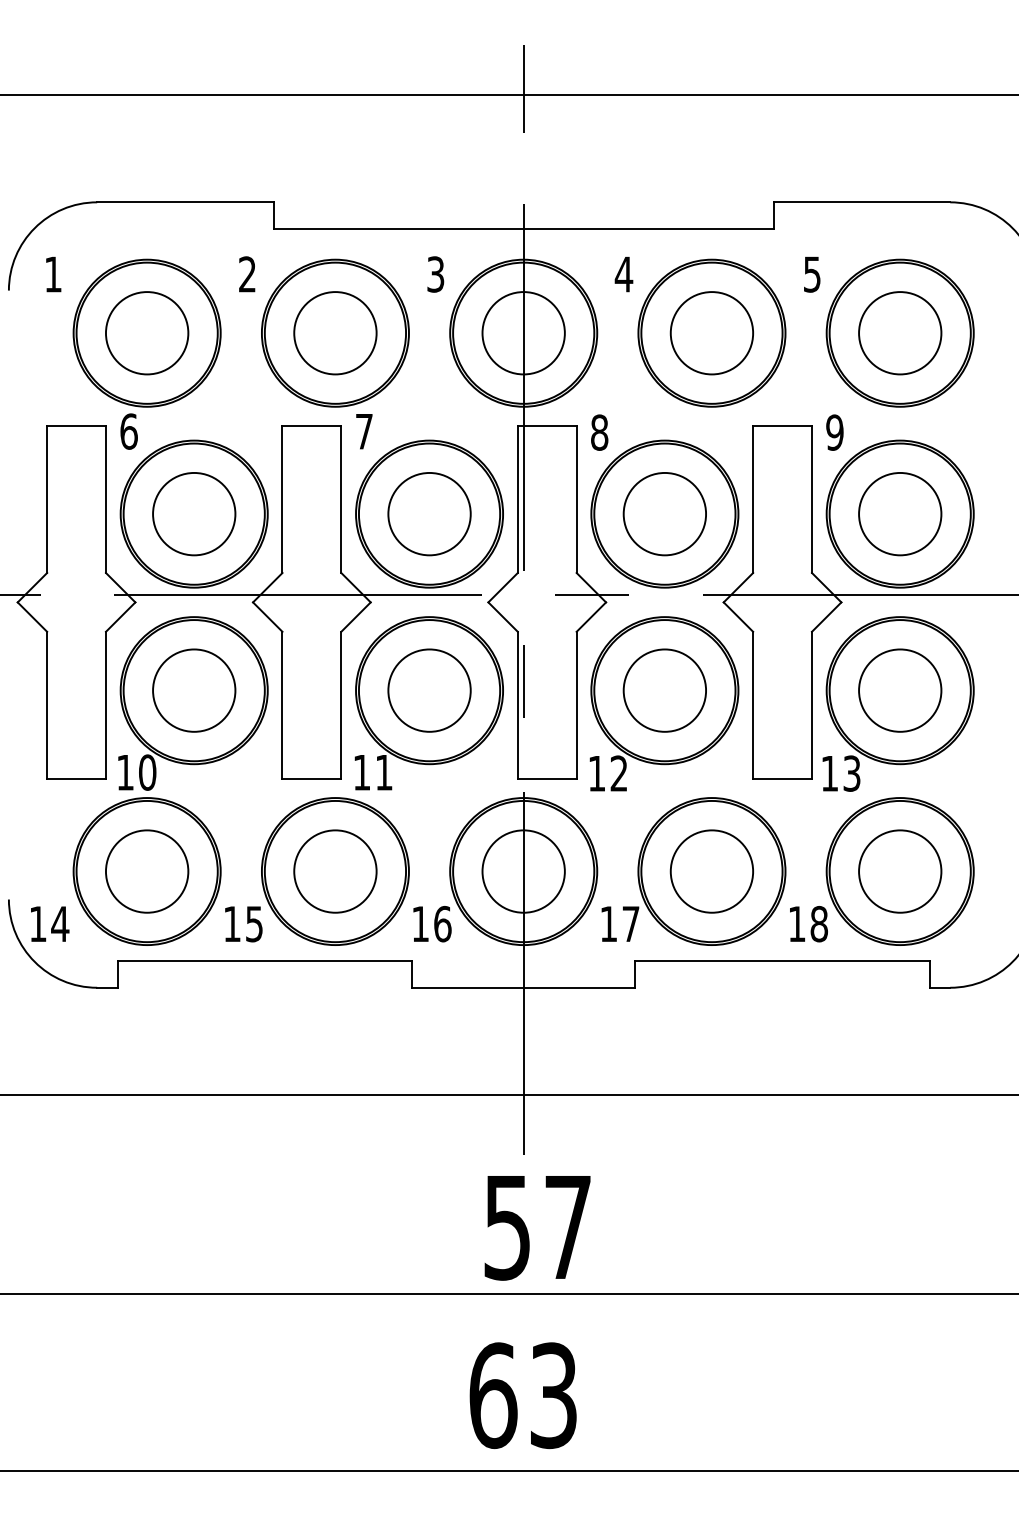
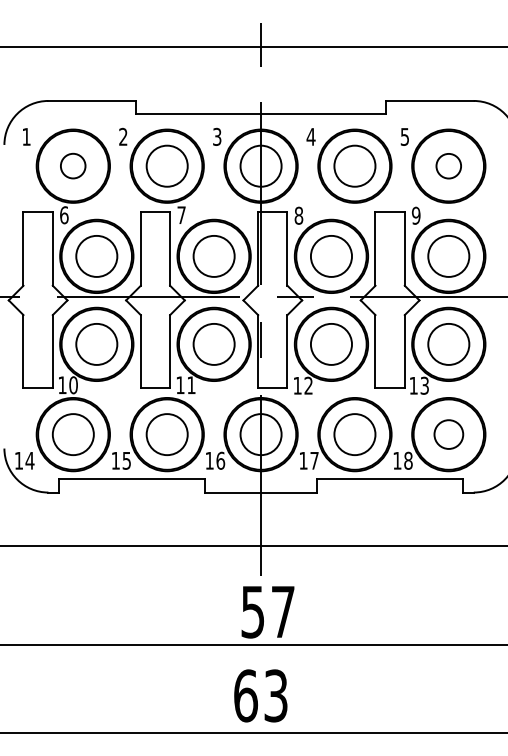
circle: (145, 331) -> (72, 165), size x0.6
circle: (899, 331) -> (448, 165), size x0.6
circle: (899, 871) -> (448, 434), size x0.7

